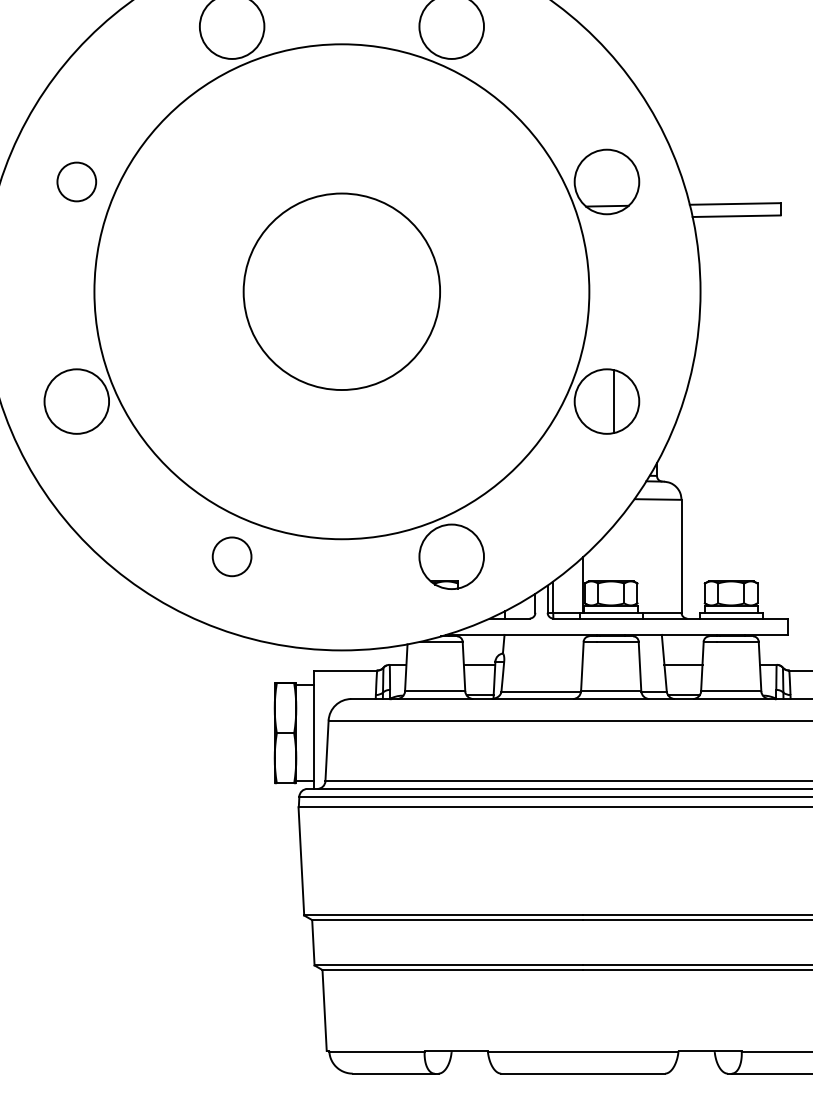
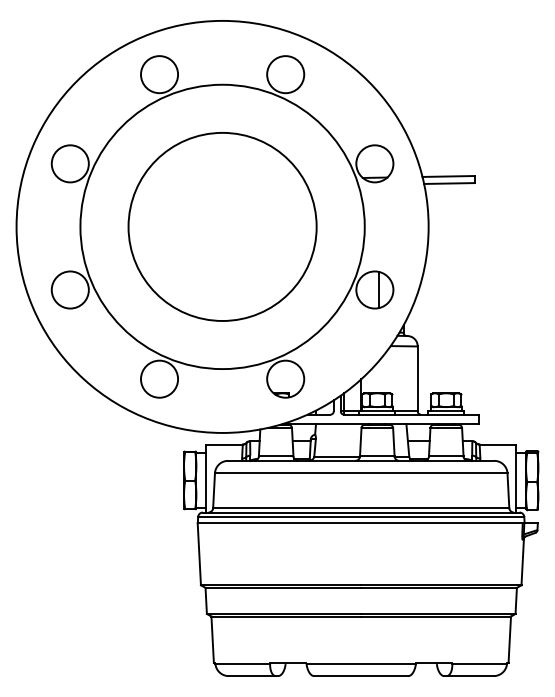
circle: (75, 181) -> (69, 163), size x1.67
circle: (341, 291) -> (222, 226), size x1.67
circle: (232, 555) -> (159, 378), size x1.67

